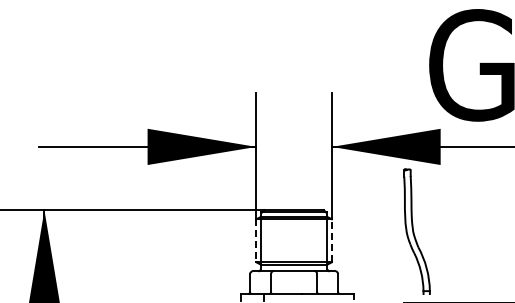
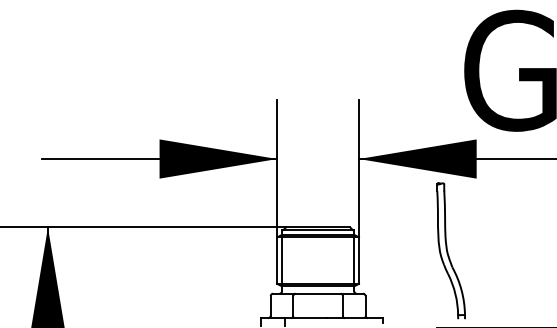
line: (256, 240) -> (277, 260), dashed -> solid
line: (331, 240) -> (358, 260), dashed -> solid

